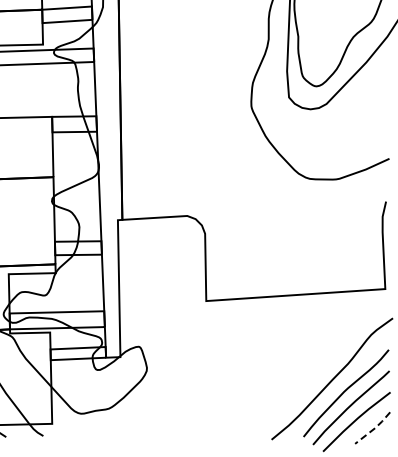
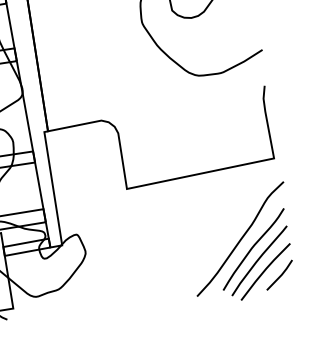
line: (374, 428) -> (281, 275), dashed -> solid

